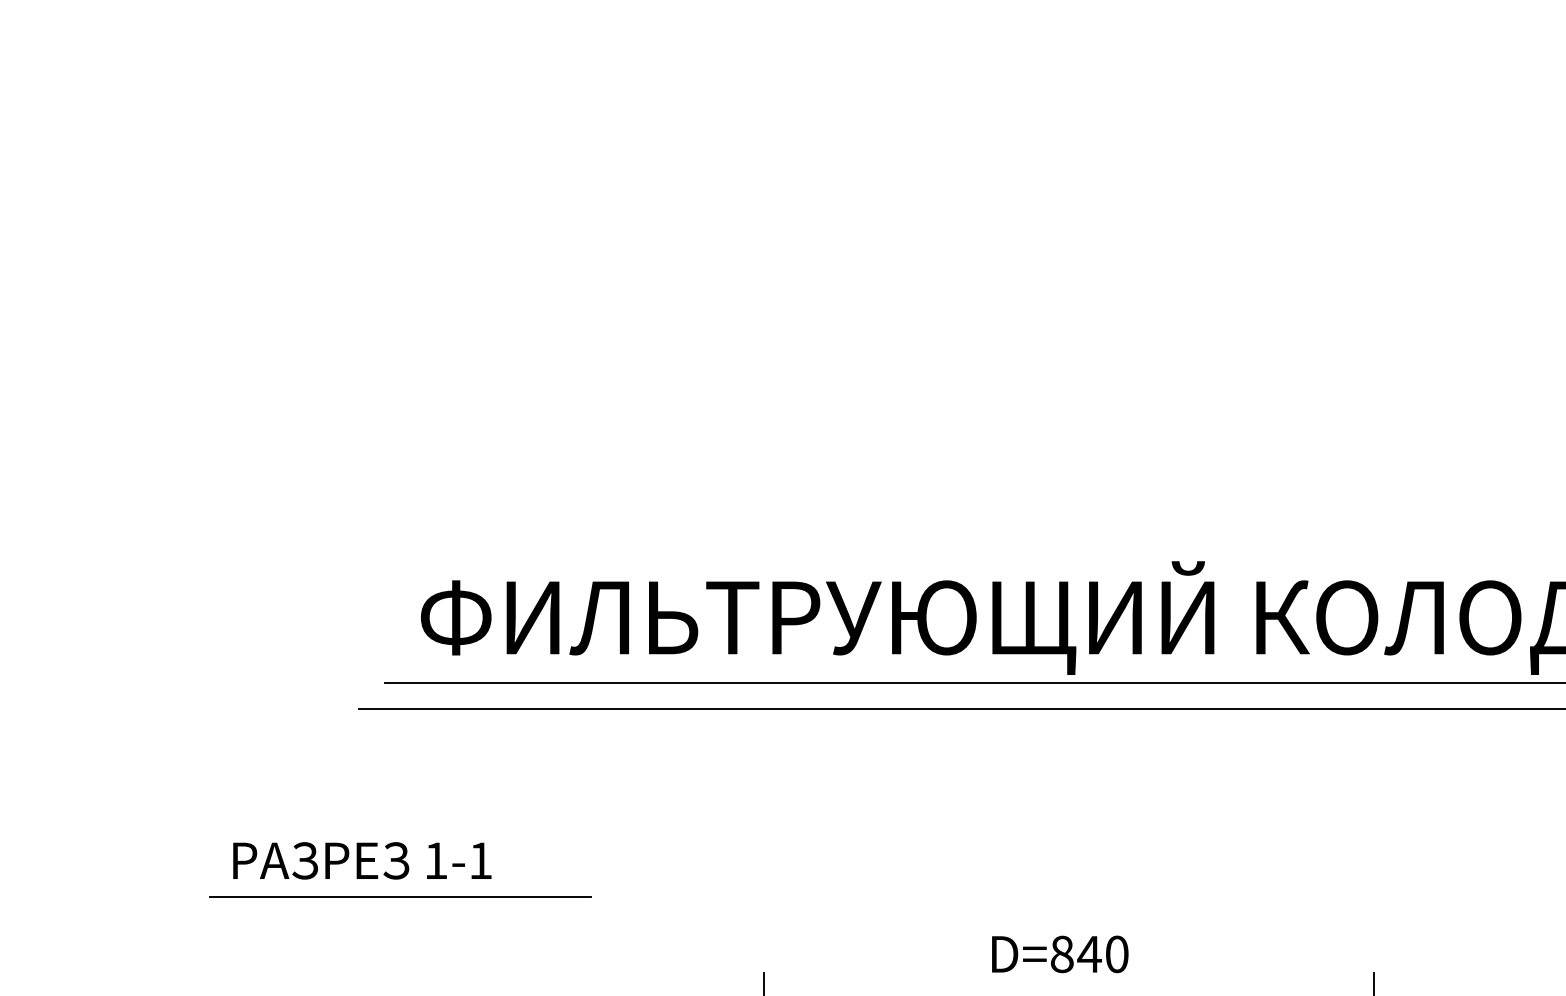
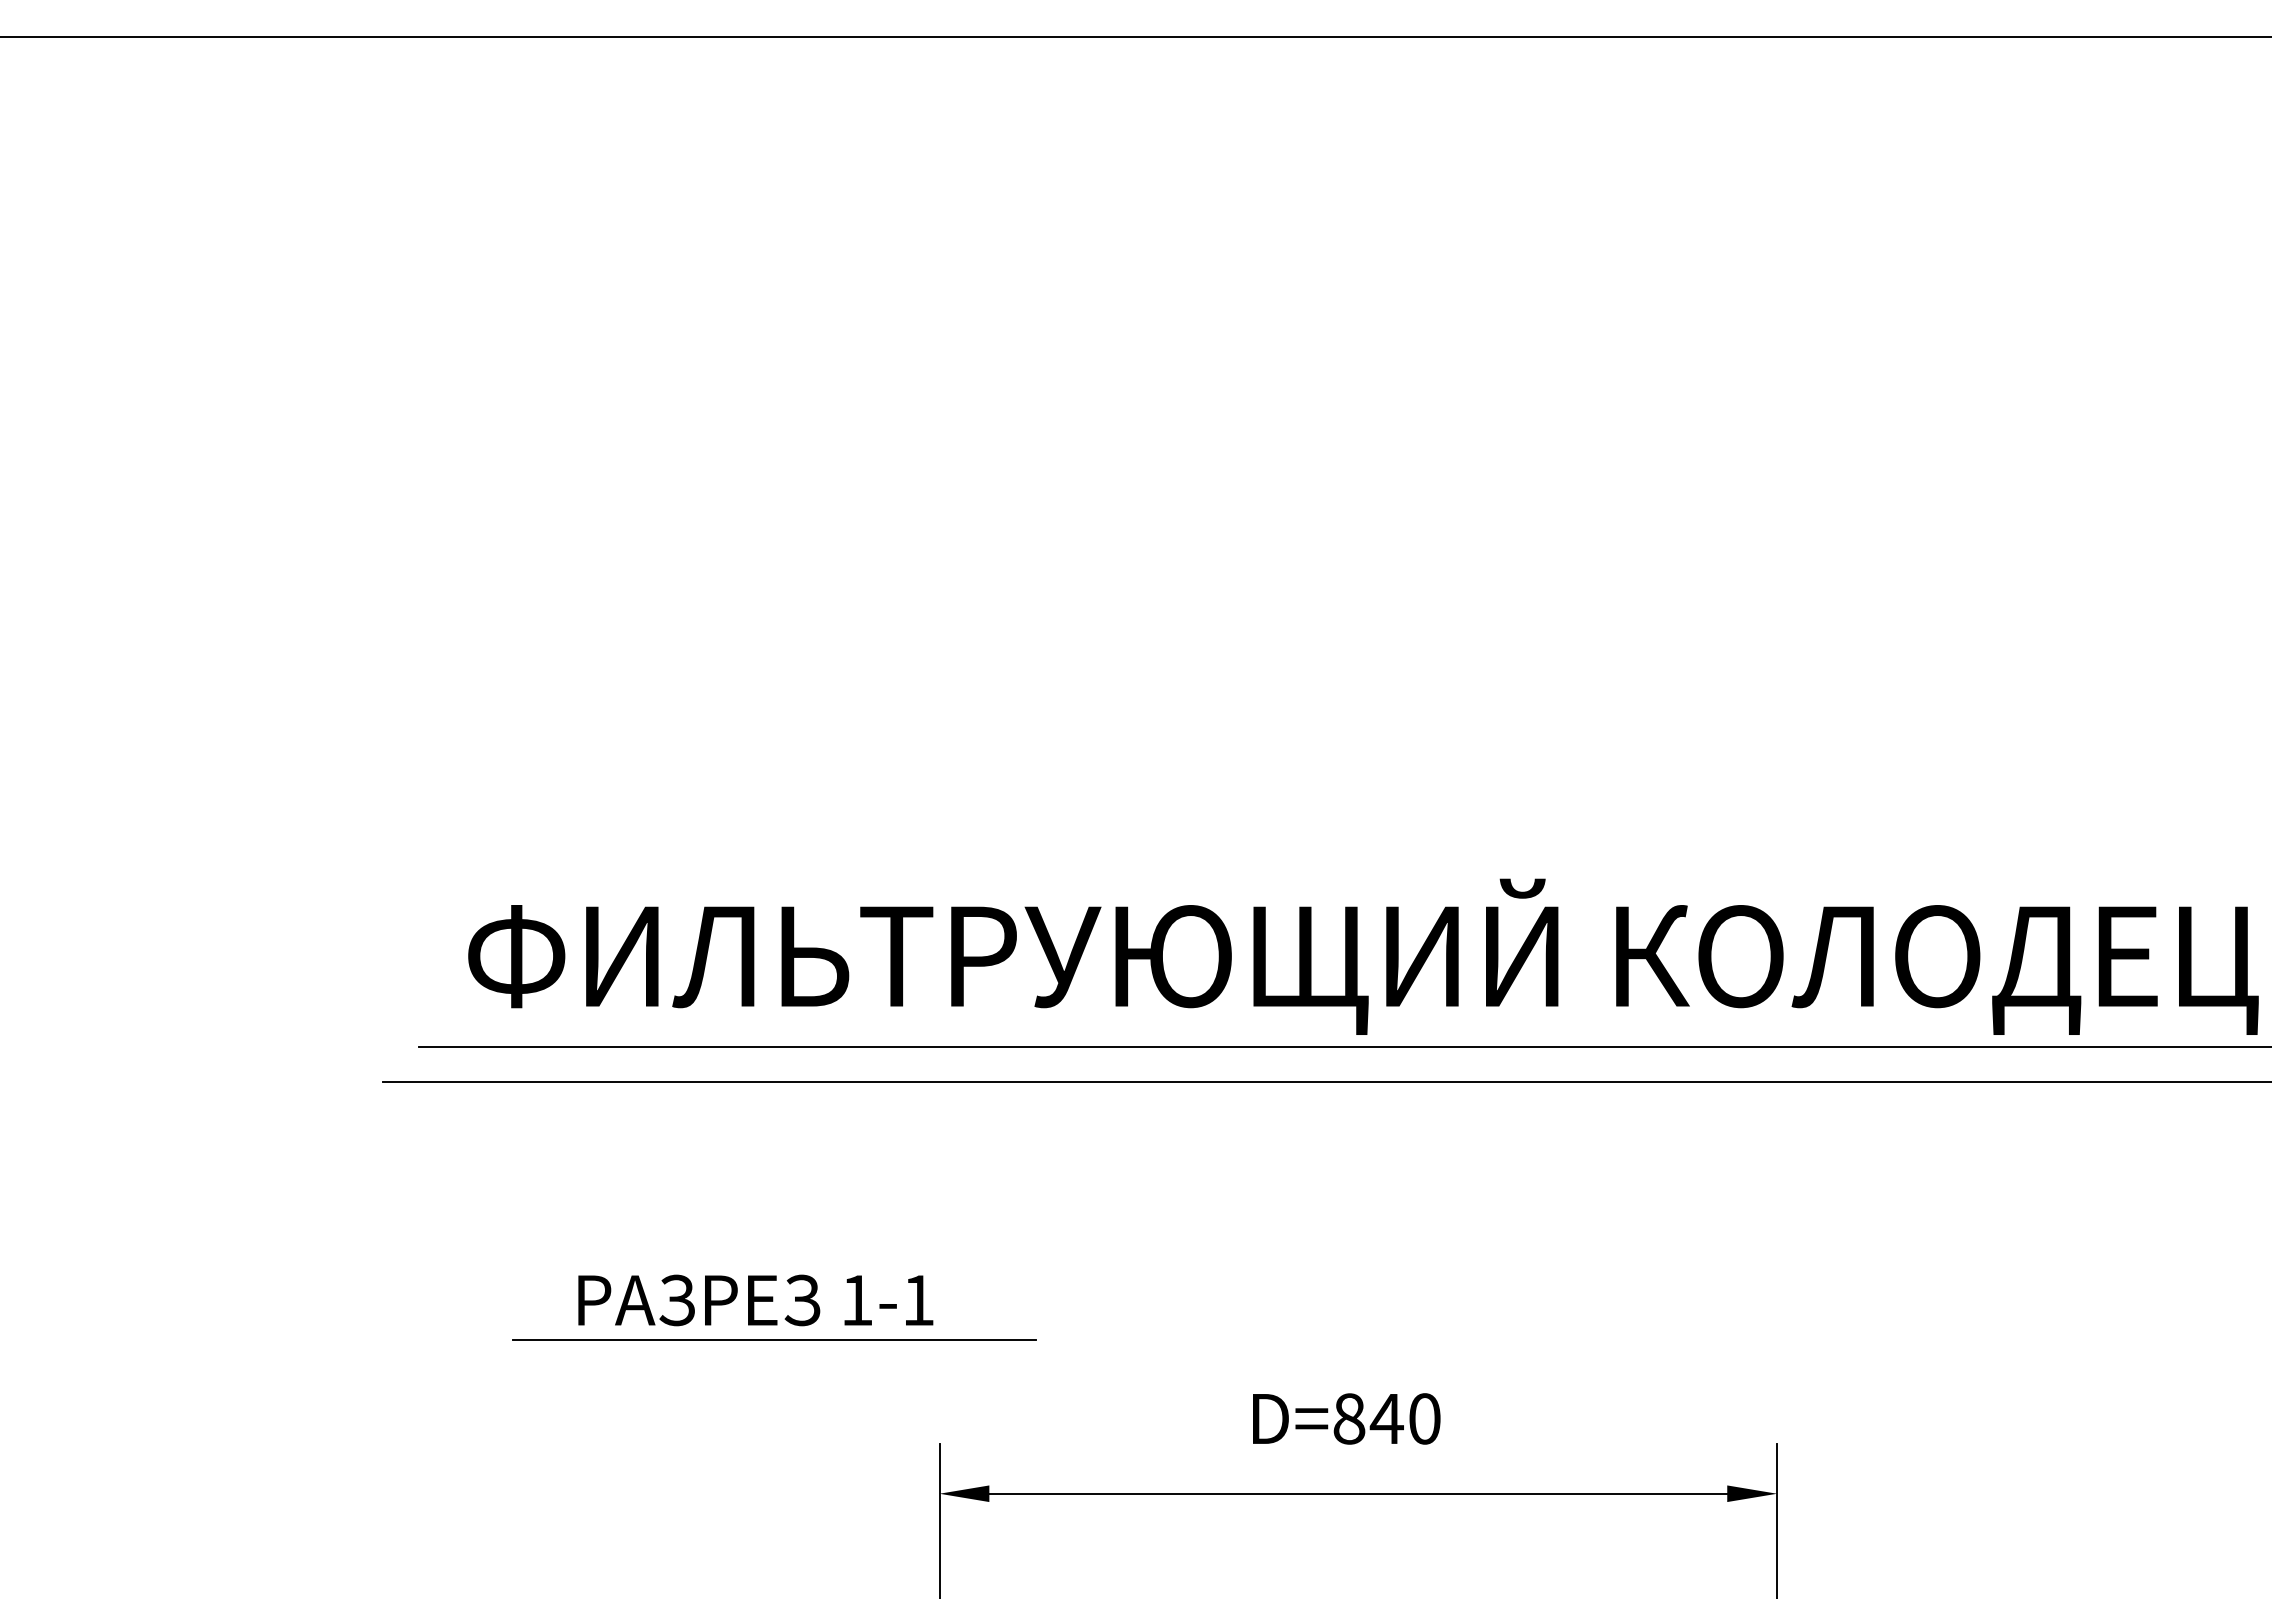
text: (362, 860) -> (755, 1300), moved
line: (400, 896) -> (774, 1339), moved

